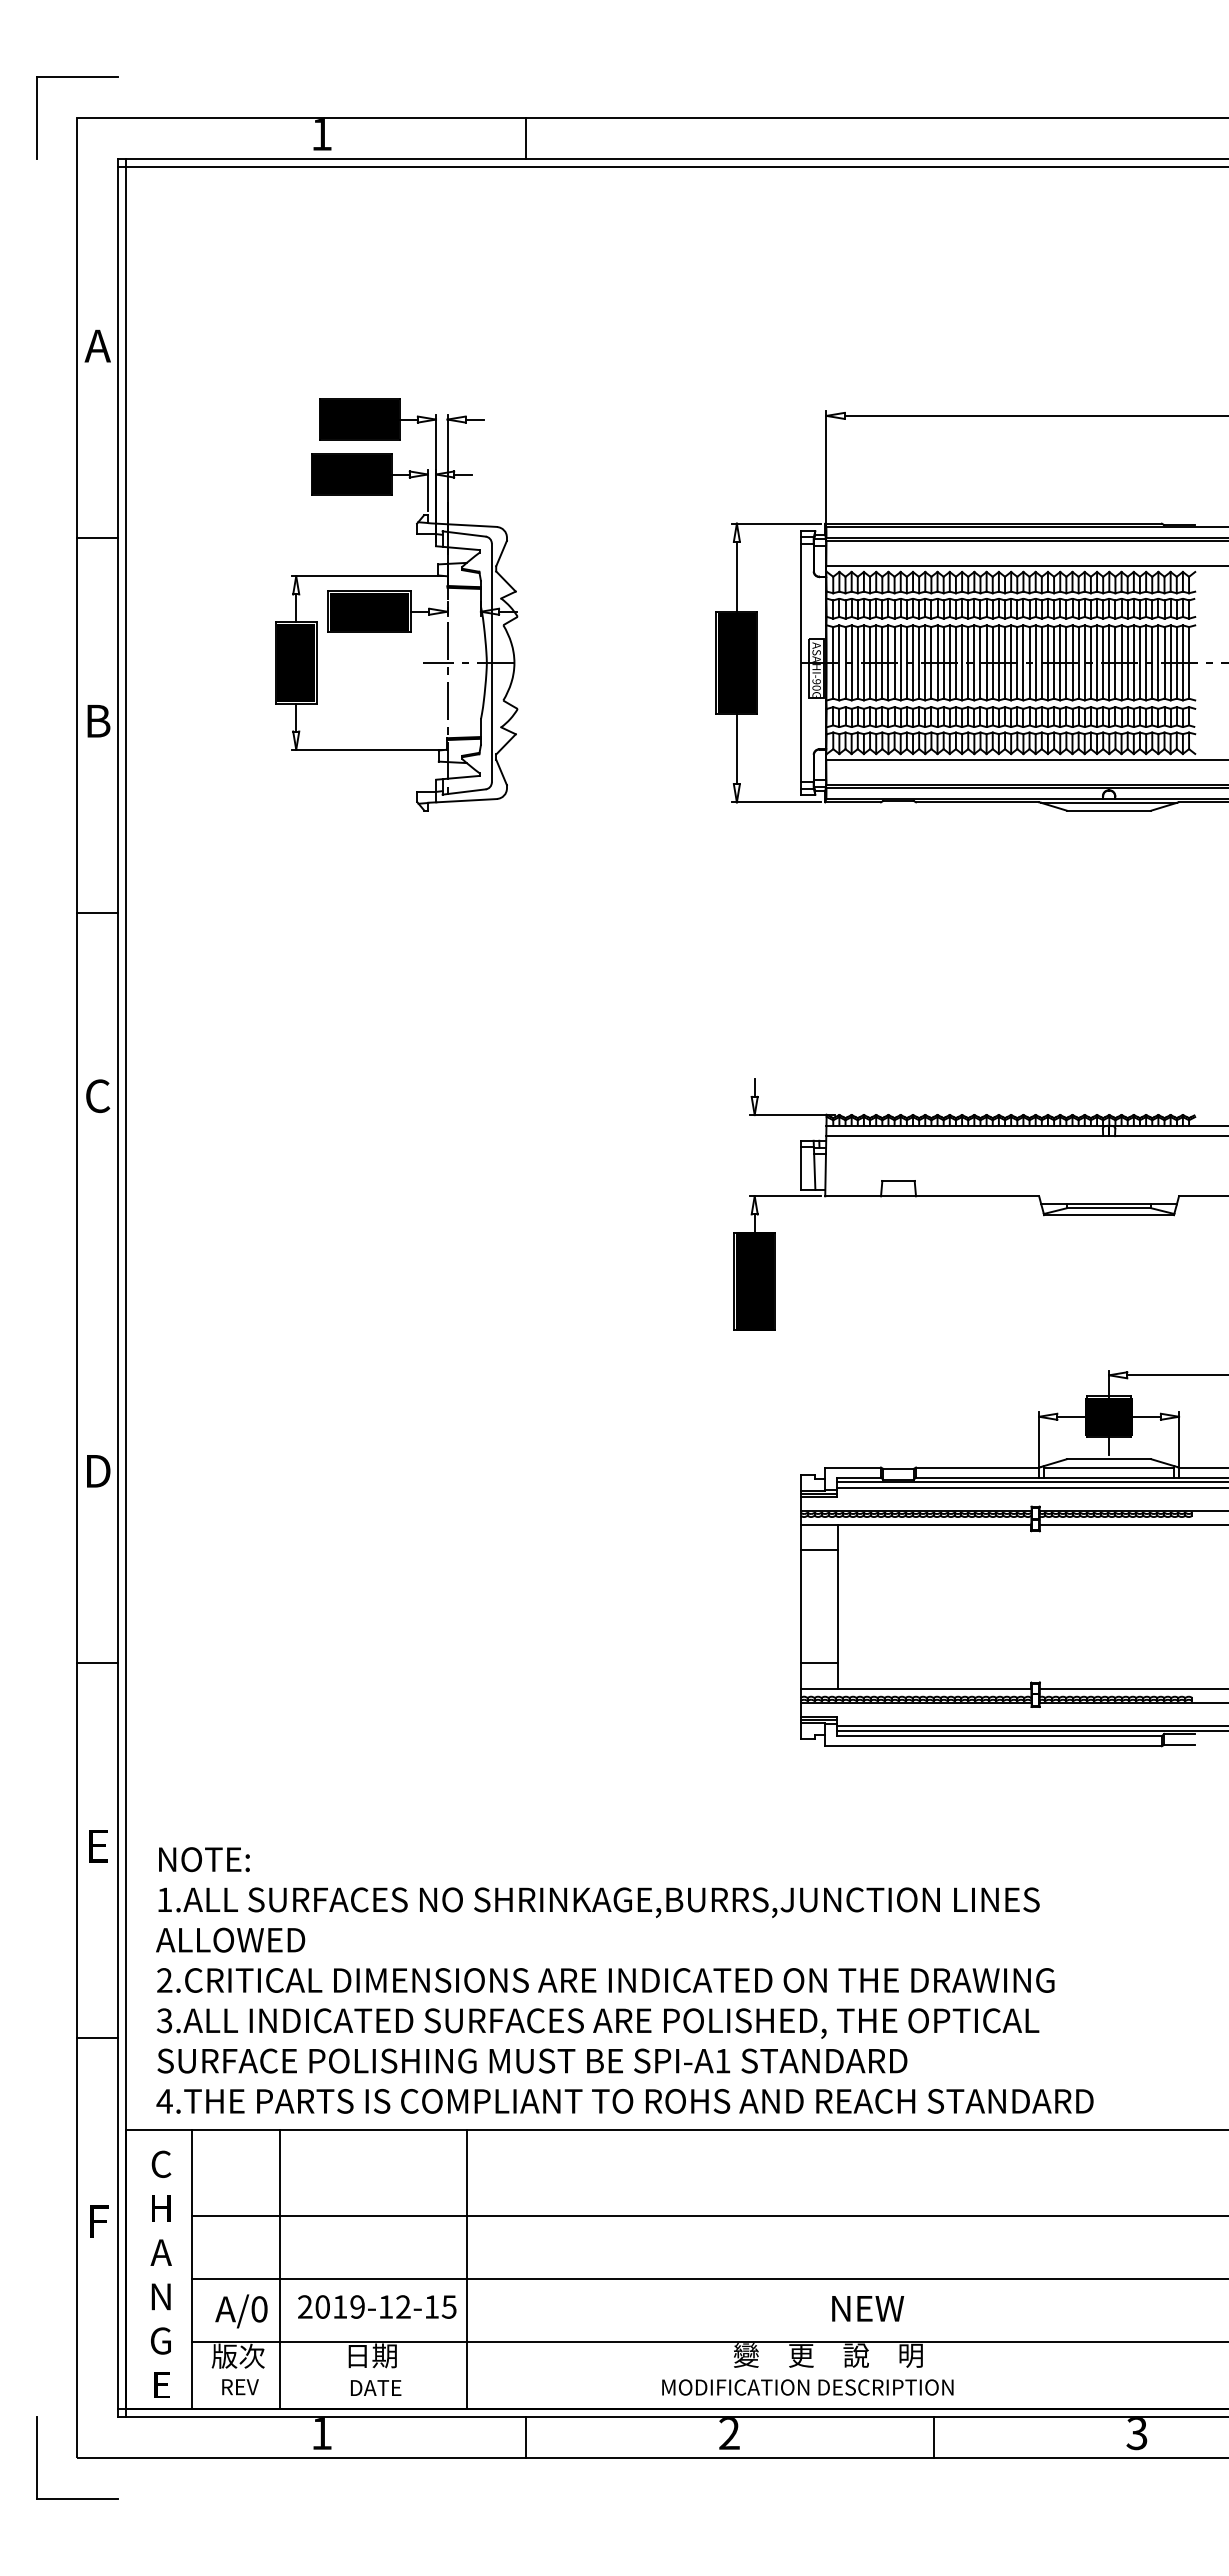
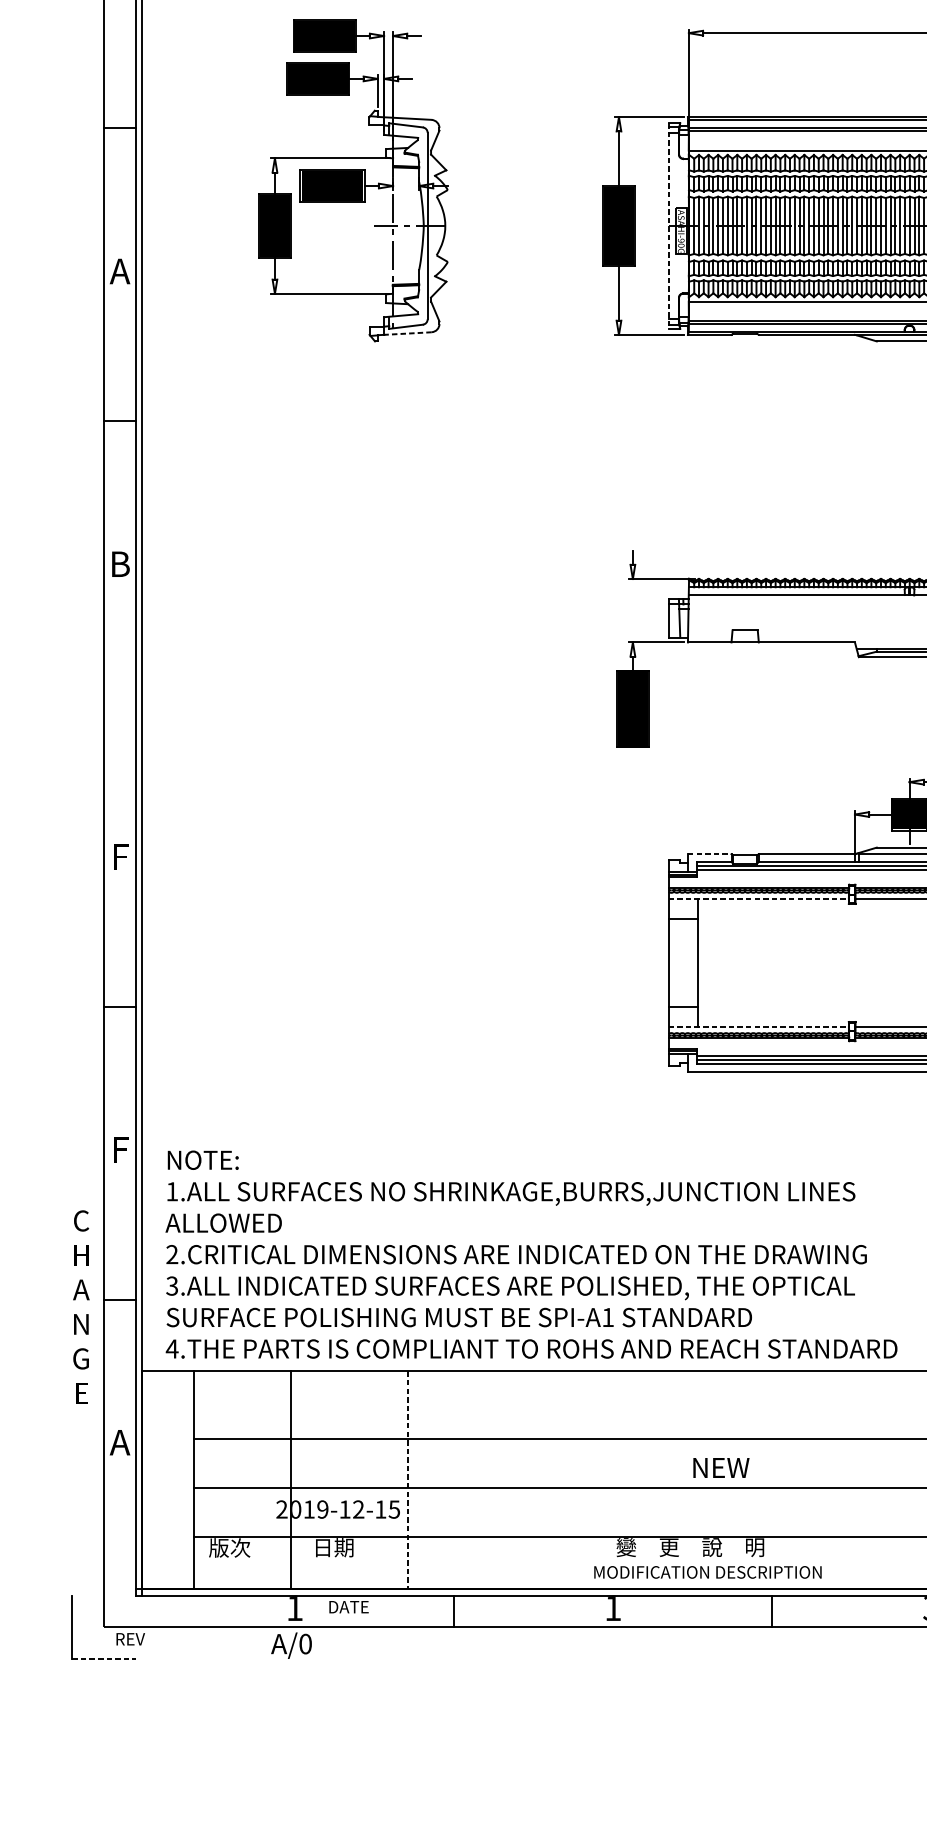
line: (800, 663) -> (668, 226), solid -> dashed
text: (97, 720) -> (119, 270), B -> A
line: (466, 800) -> (407, 333), solid -> dashed
text: (98, 1096) -> (120, 564), C -> B
line: (853, 1467) -> (710, 854), solid -> dashed
text: (98, 1471) -> (120, 857), D -> F
line: (916, 1524) -> (759, 898), solid -> dashed
line: (916, 1689) -> (759, 1027), solid -> dashed
text: (98, 1846) -> (120, 1150), E -> F
text: (97, 2221) -> (119, 1442), F -> A
line: (279, 2269) -> (290, 1480), moved
line: (466, 2269) -> (407, 1480), solid -> dashed
text: (160, 2273) -> (80, 1306), moved
text: (868, 2308) -> (721, 1467), moved
text: (241, 2311) -> (291, 1645), moved
text: (240, 2387) -> (130, 1639), moved
text: (376, 2387) -> (349, 1606), moved
text: (807, 2387) -> (707, 1572), moved
text: (729, 2433) -> (613, 1608), 2 -> 1
line: (77, 2498) -> (104, 1659), solid -> dashed

